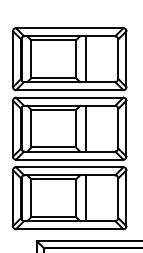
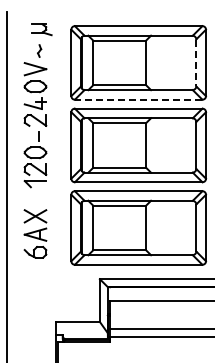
line: (85, 58) -> (157, 62), removed
line: (118, 59) -> (196, 63), solid -> dashed
line: (69, 89) -> (138, 99), solid -> dashed
line: (85, 128) -> (157, 145), removed
line: (85, 197) -> (157, 227), removed

